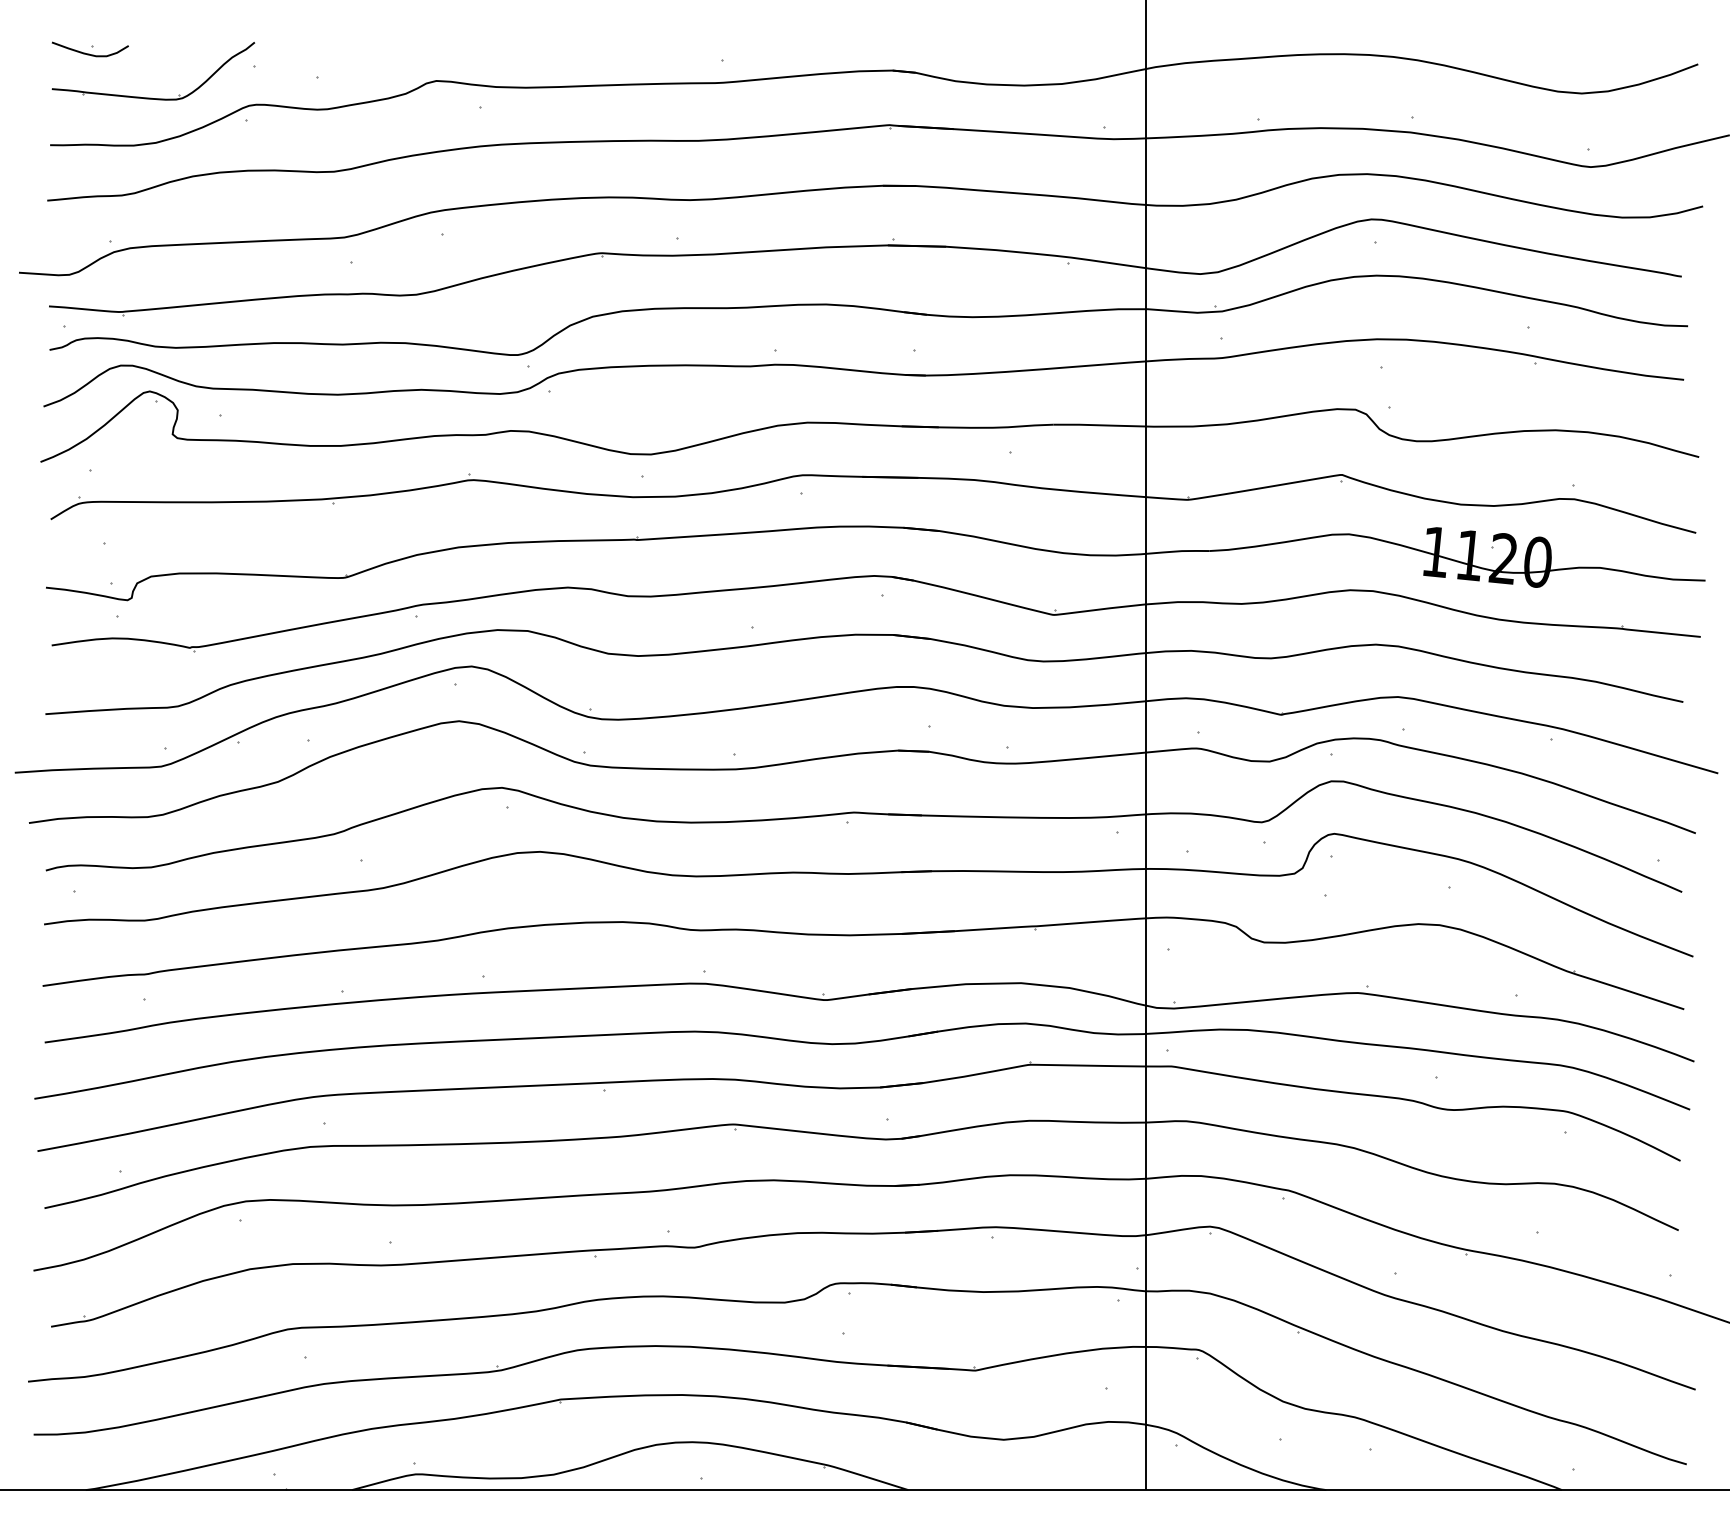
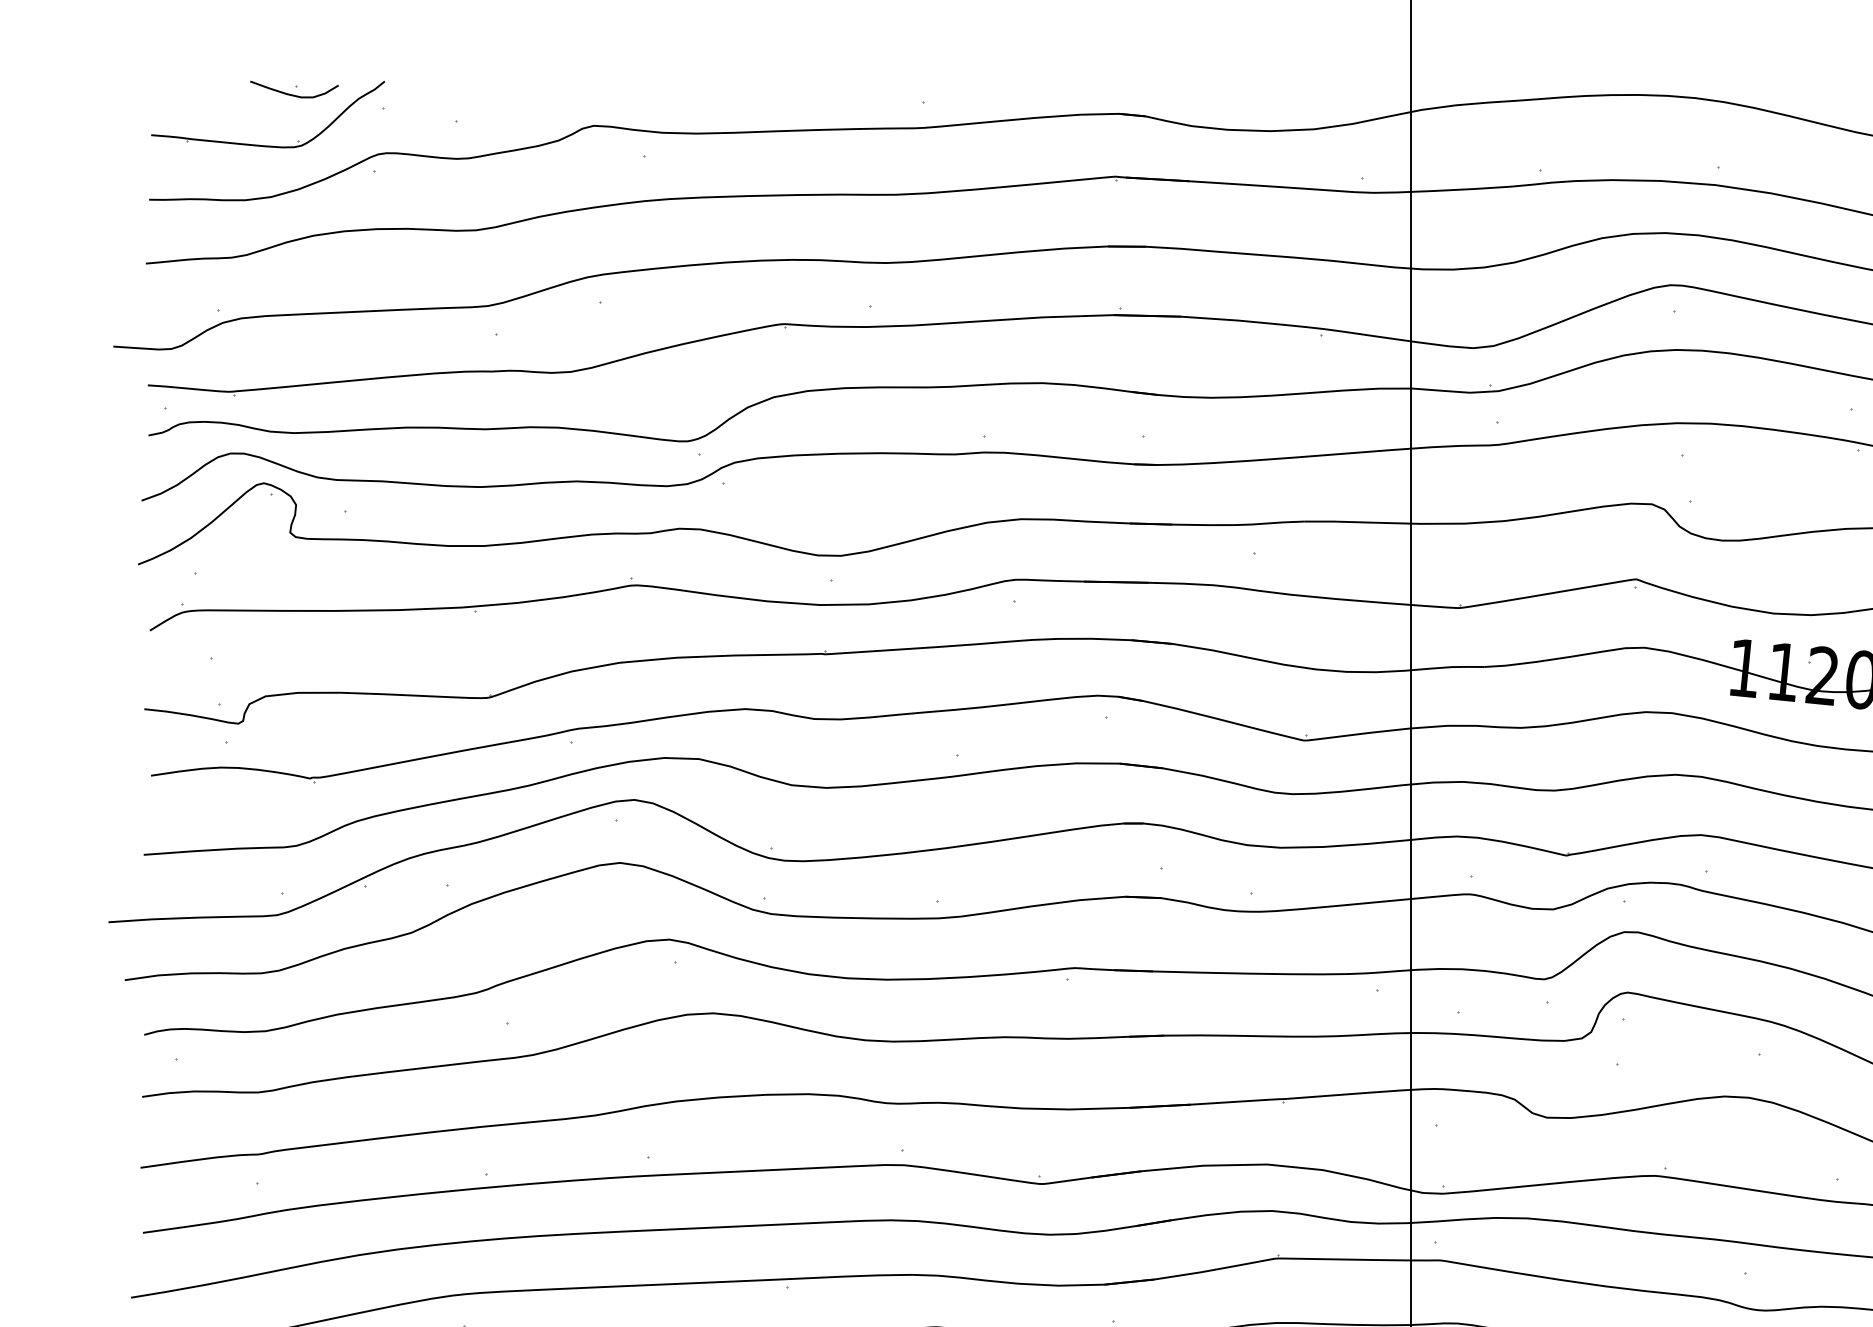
part: (89, 49) -> (293, 89), moved

